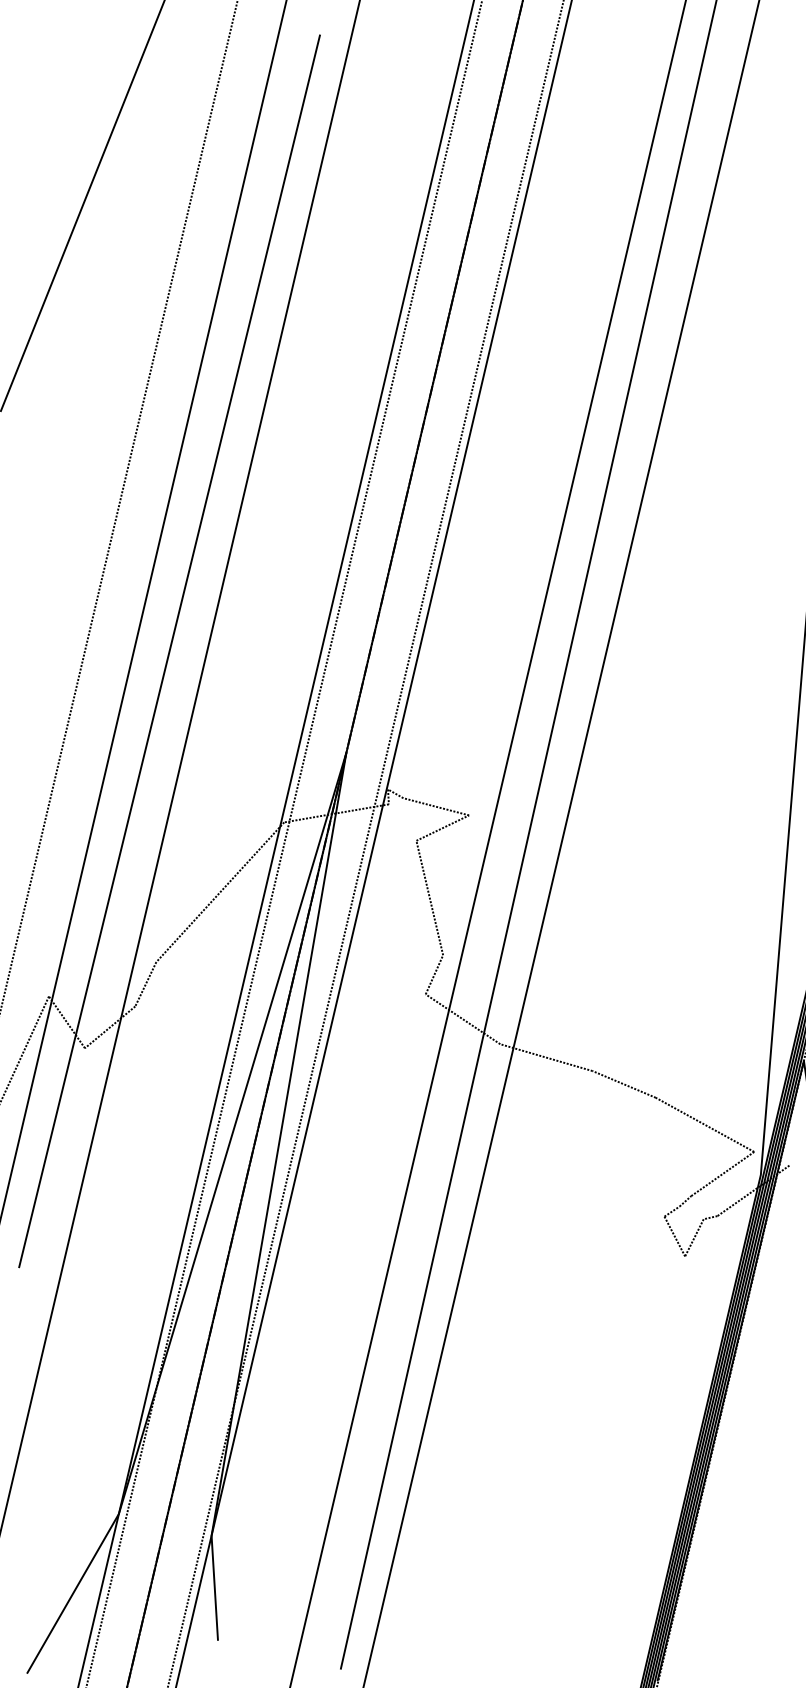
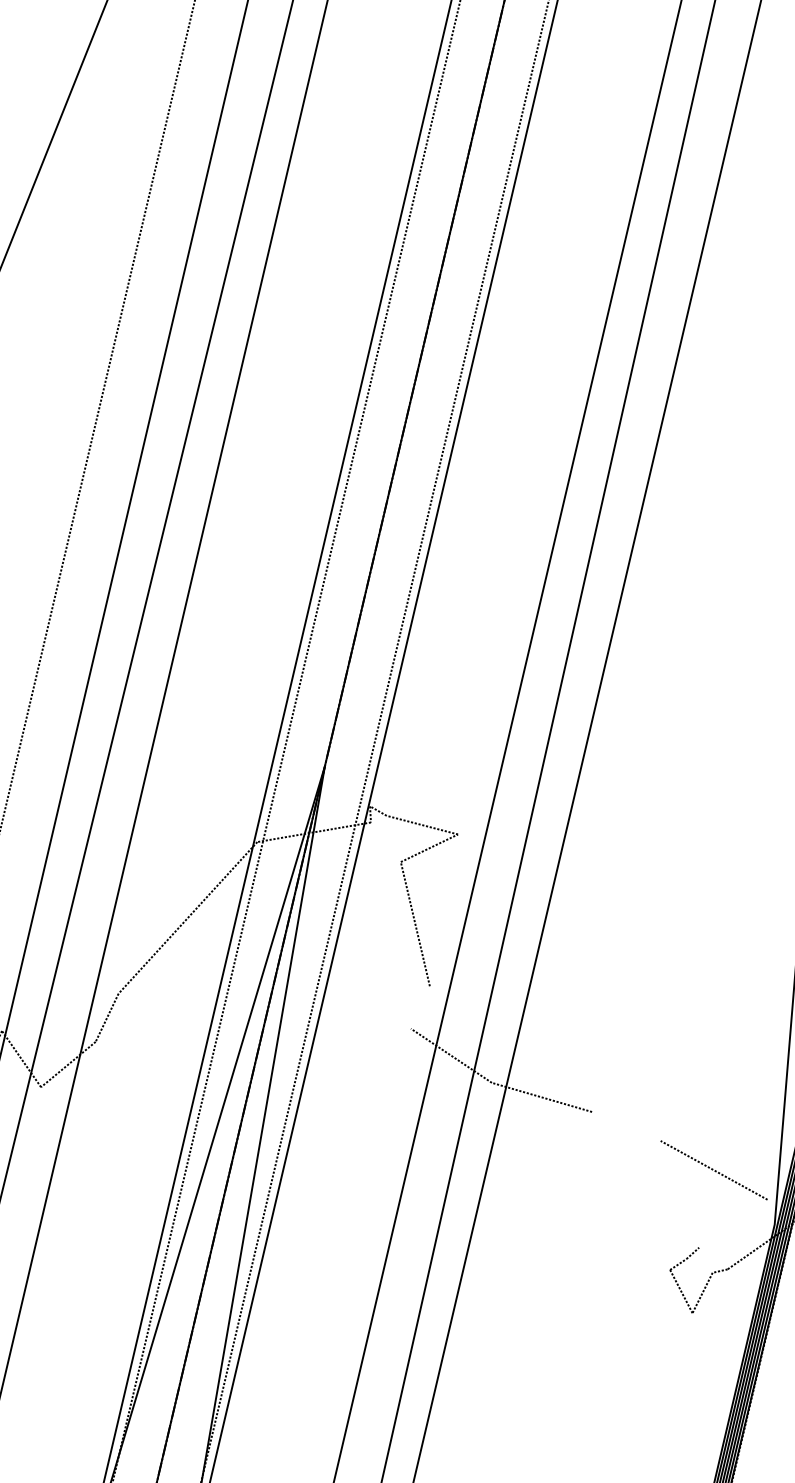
line: (434, 974) -> (420, 1007), removed
line: (623, 1084) -> (625, 1126), removed
line: (722, 1173) -> (733, 1223), removed

